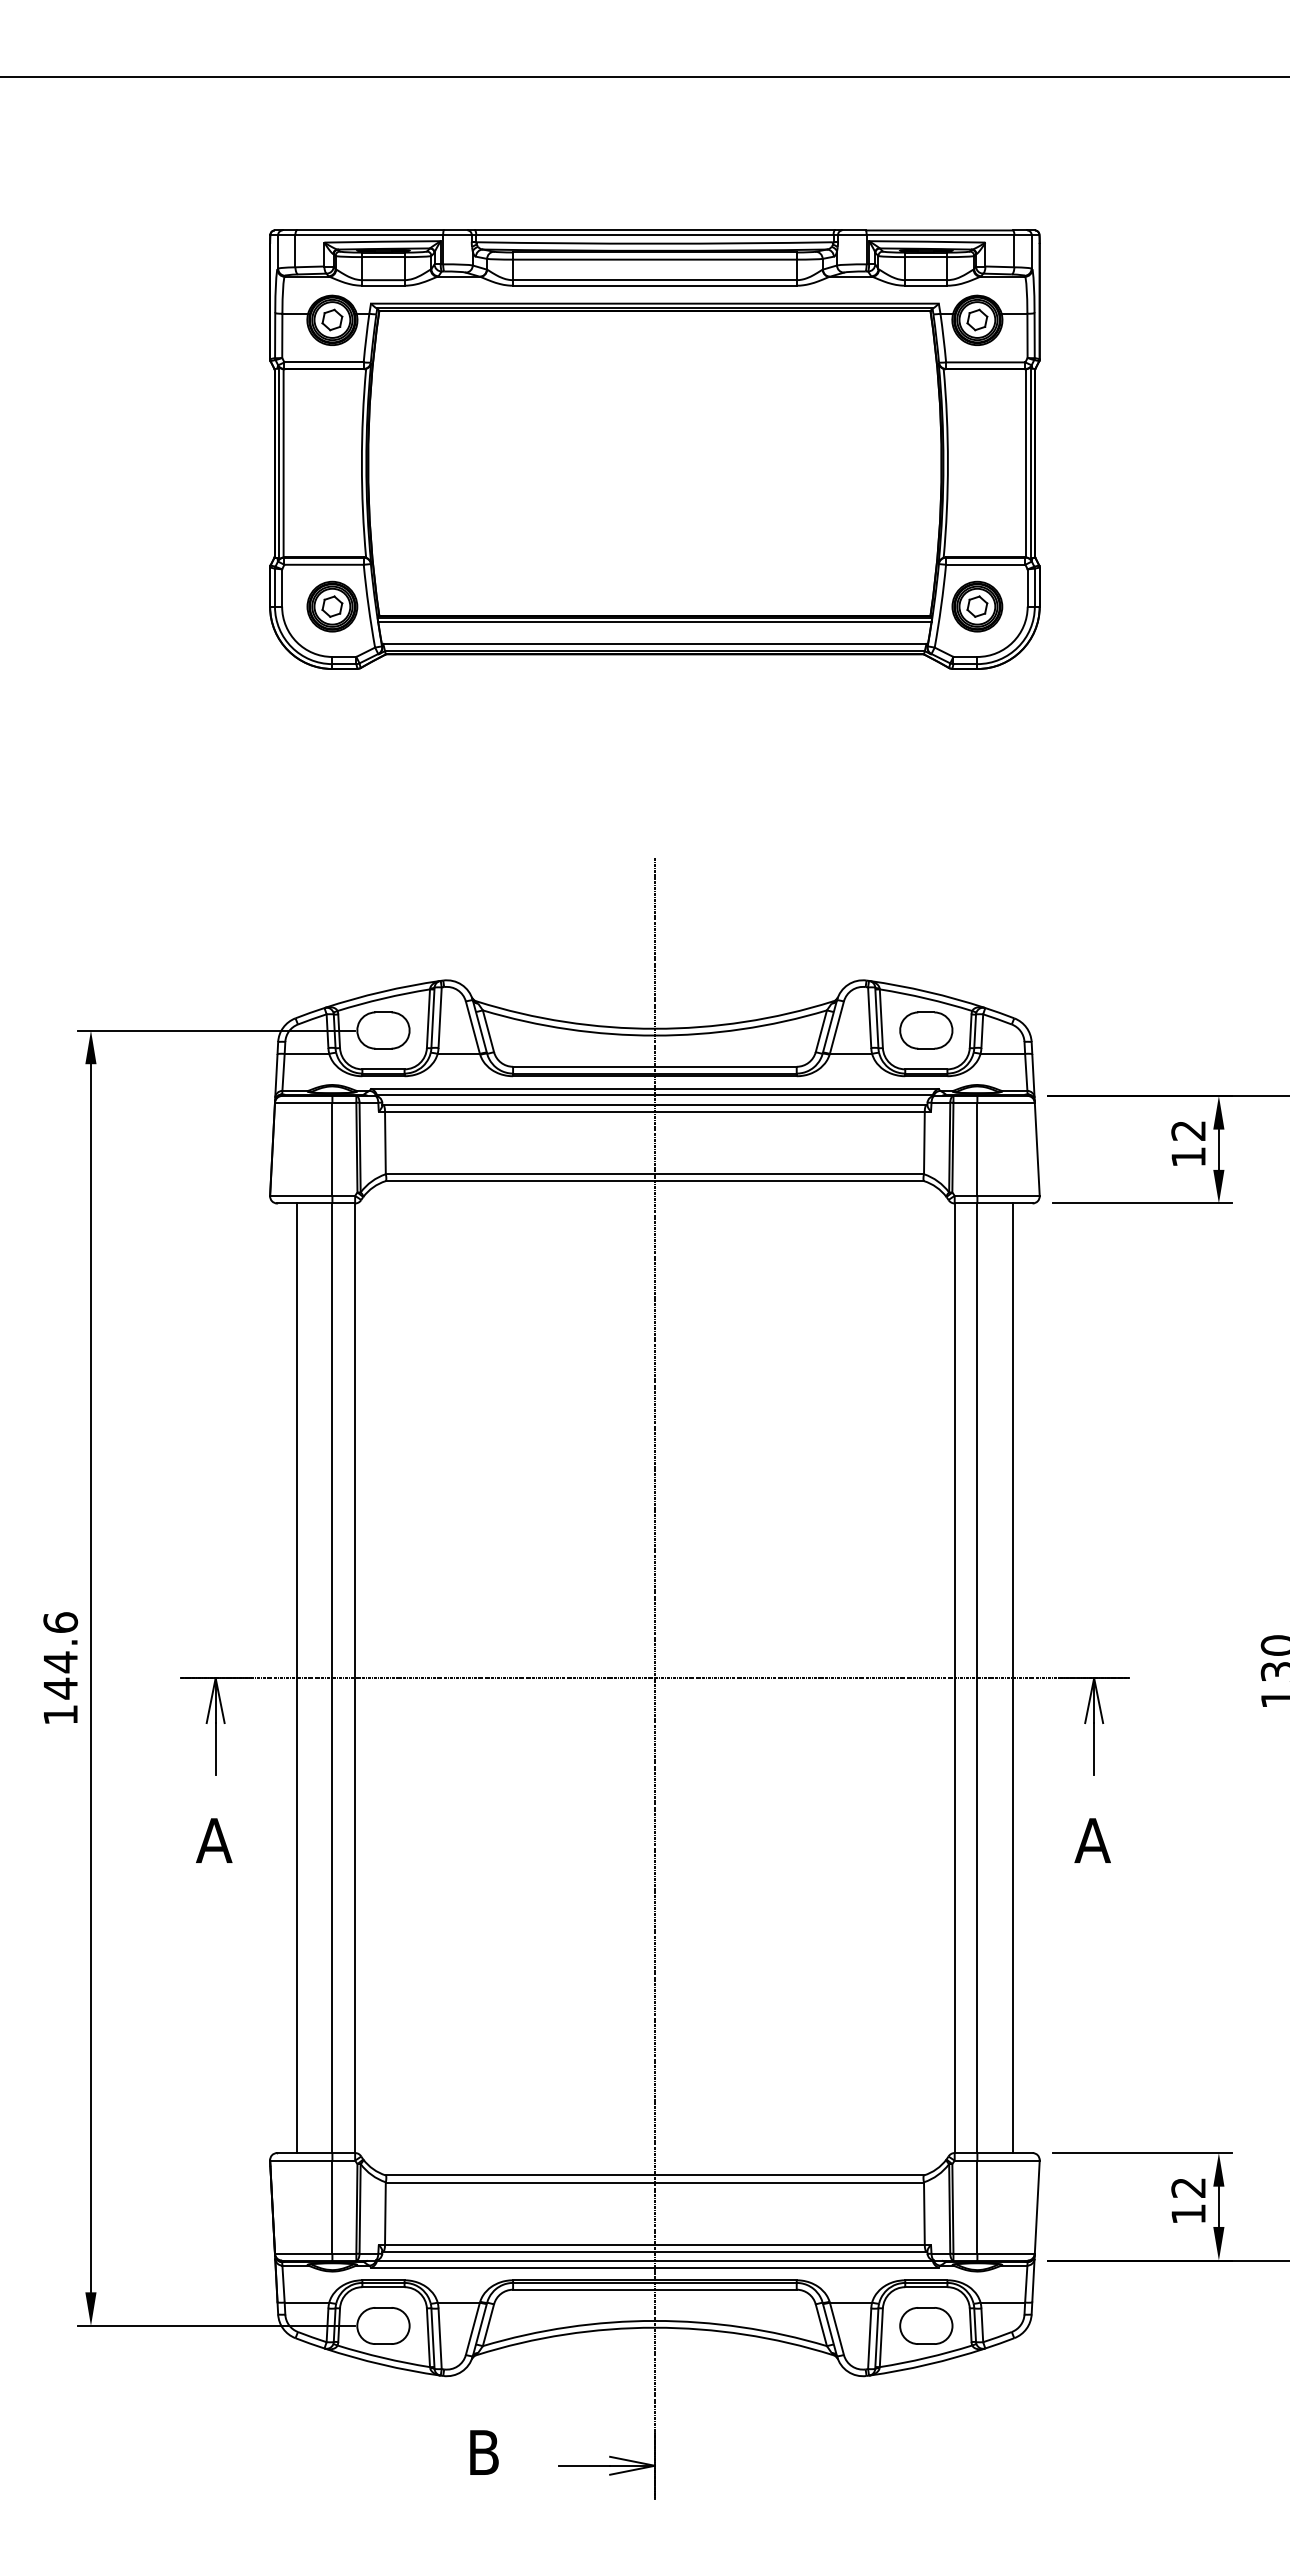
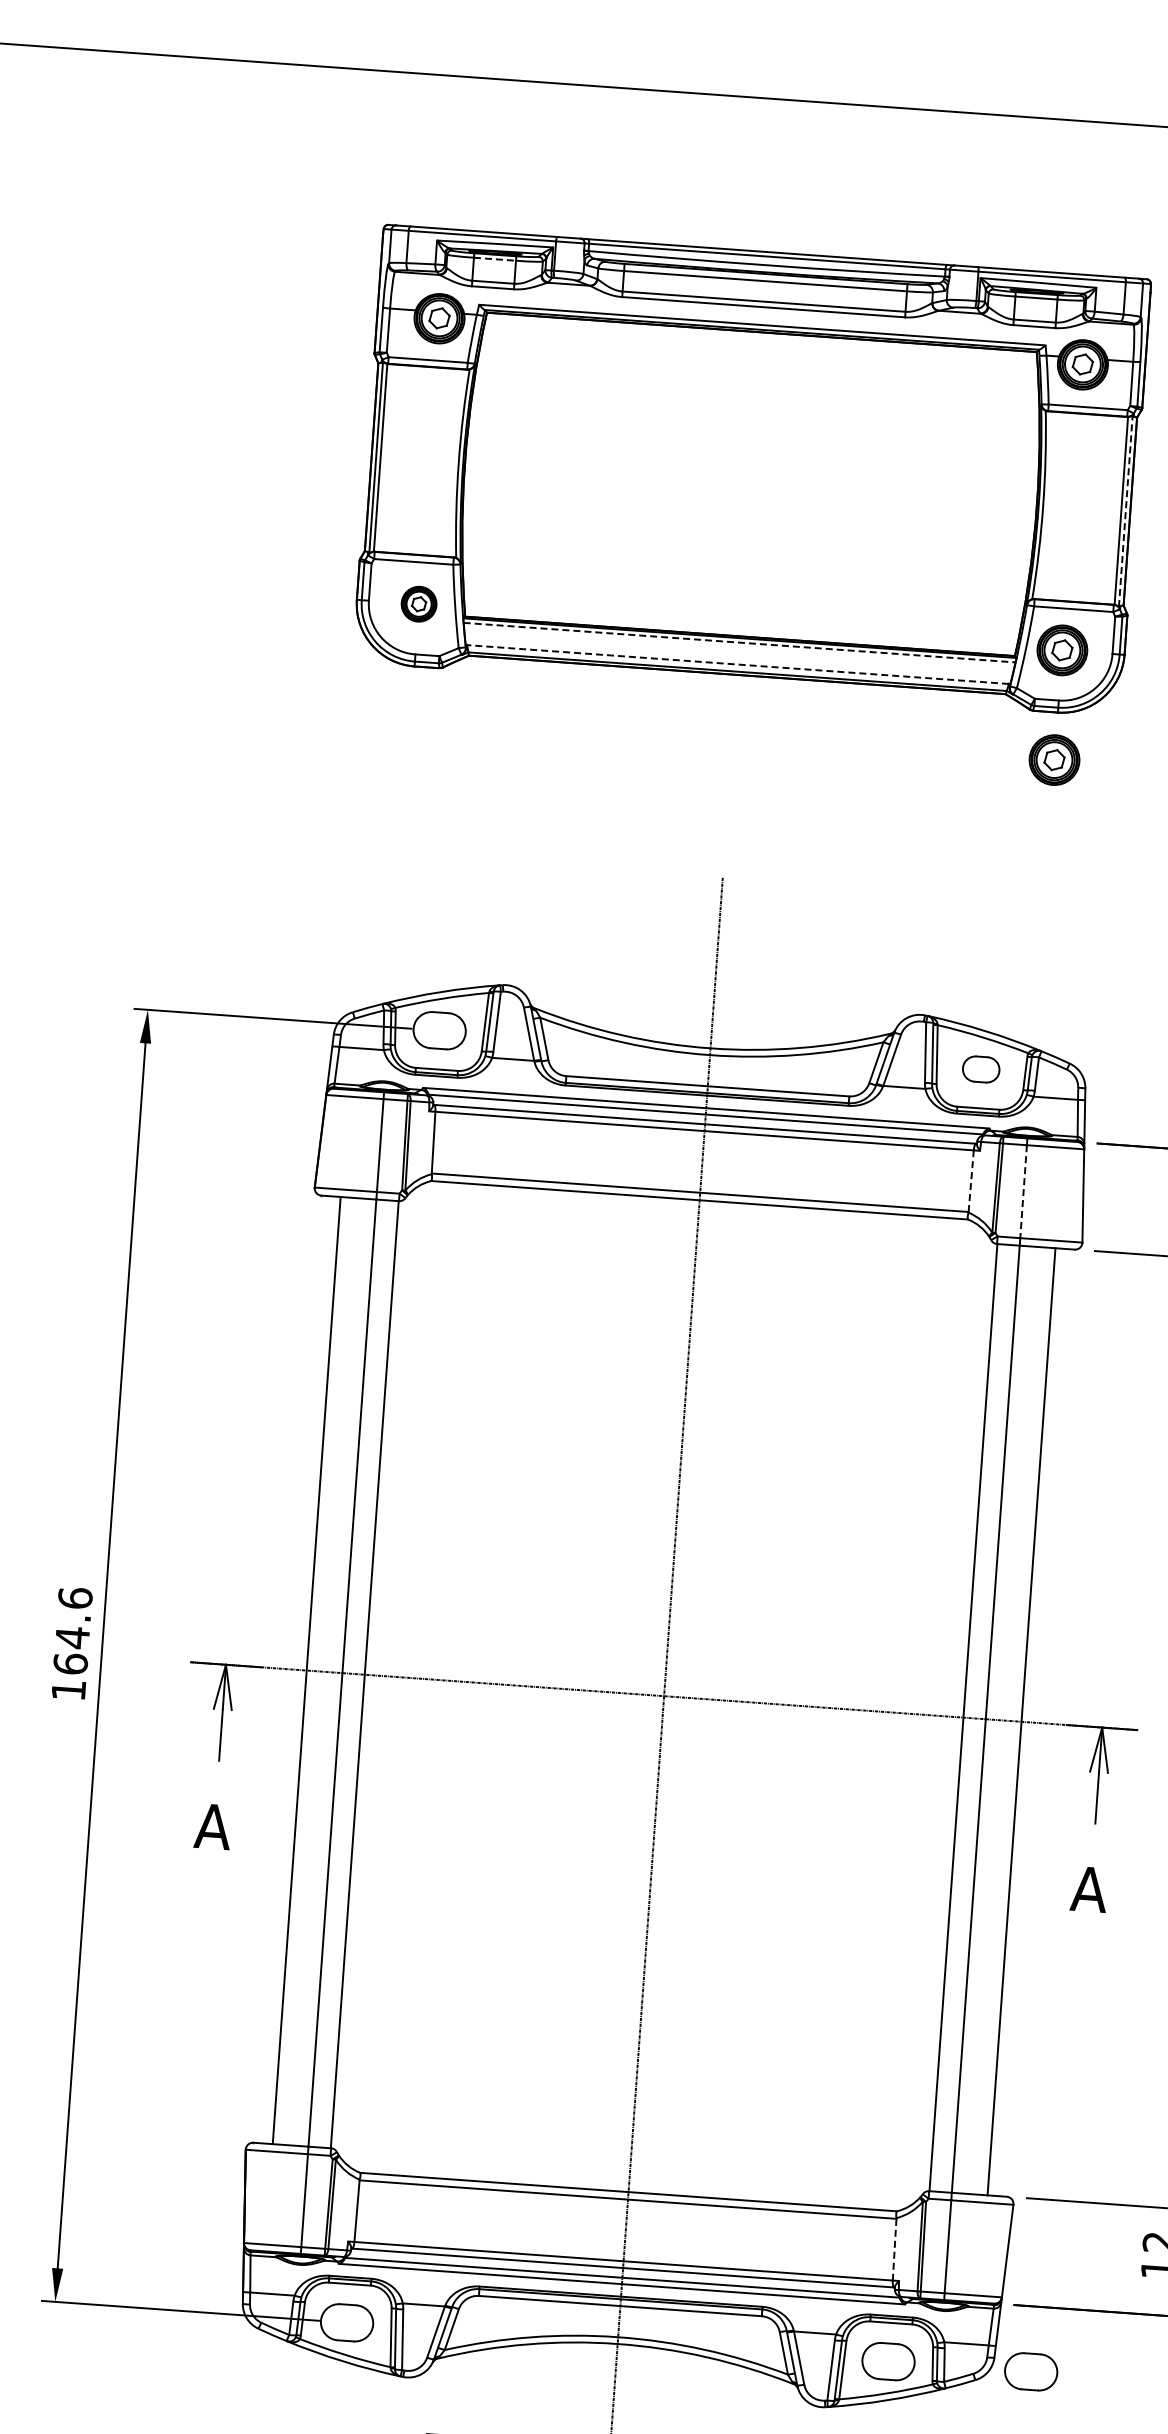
line: (383, 257) -> (494, 259), solid -> dashed
line: (1030, 463) -> (1125, 511), solid -> dashed
part: (332, 606) -> (419, 604), size x0.7
line: (654, 622) -> (739, 643), solid -> dashed
line: (654, 644) -> (737, 665), solid -> dashed
part: (977, 716) -> (1054, 759), added
part: (926, 1030) -> (981, 1069), size x0.7
line: (924, 1142) -> (971, 1181), solid -> dashed
line: (977, 1149) -> (1023, 1191), solid -> dashed
text: (60, 1688) -> (70, 1663), 144.6 -> 164.6
line: (924, 2213) -> (894, 2249), solid -> dashed
part: (1069, 2325) -> (1031, 2371), added

